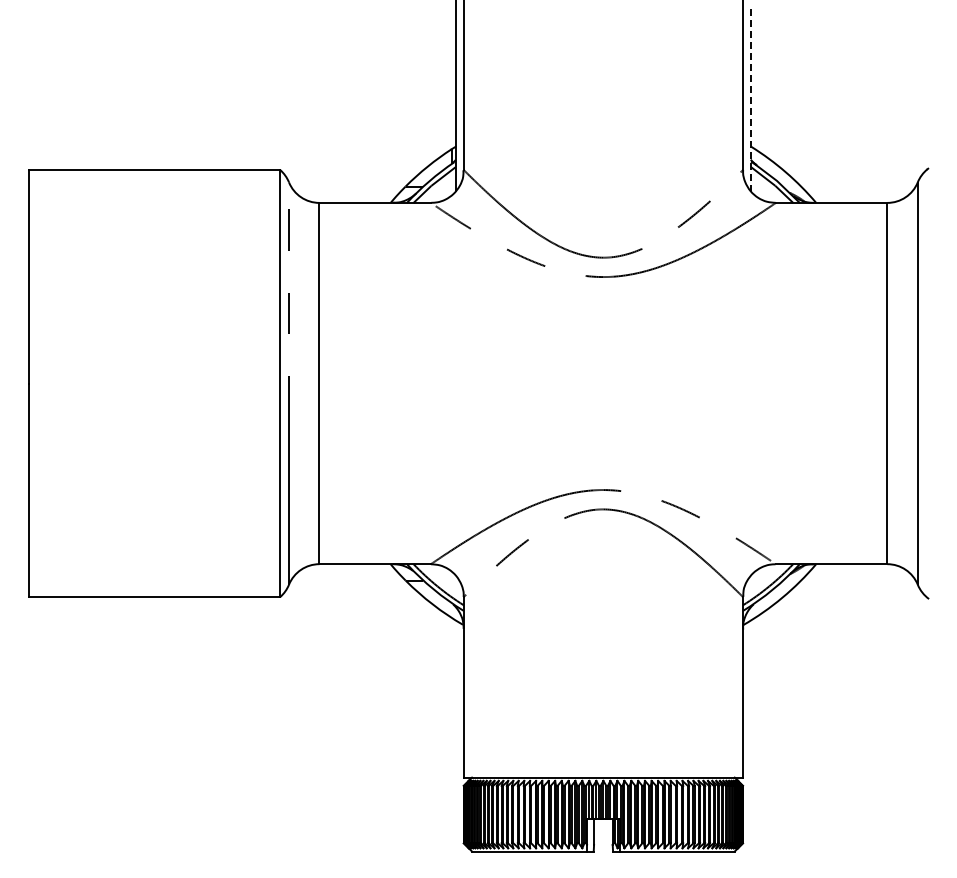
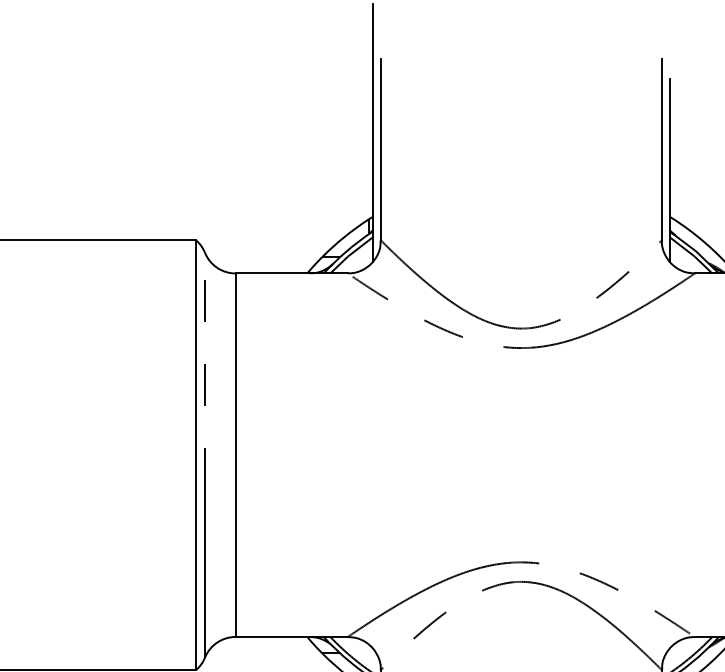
line: (751, 99) -> (670, 169), dashed -> solid

